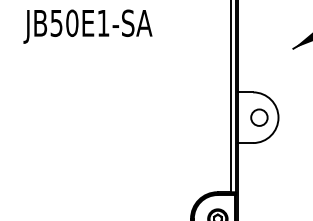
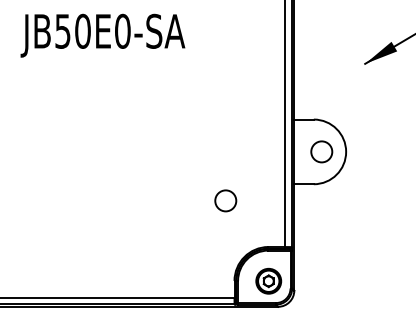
text: (103, 22) -> (122, 30), JB50E1-SA -> JB50E0-SA
circle: (183, 155) -> (225, 200), added

